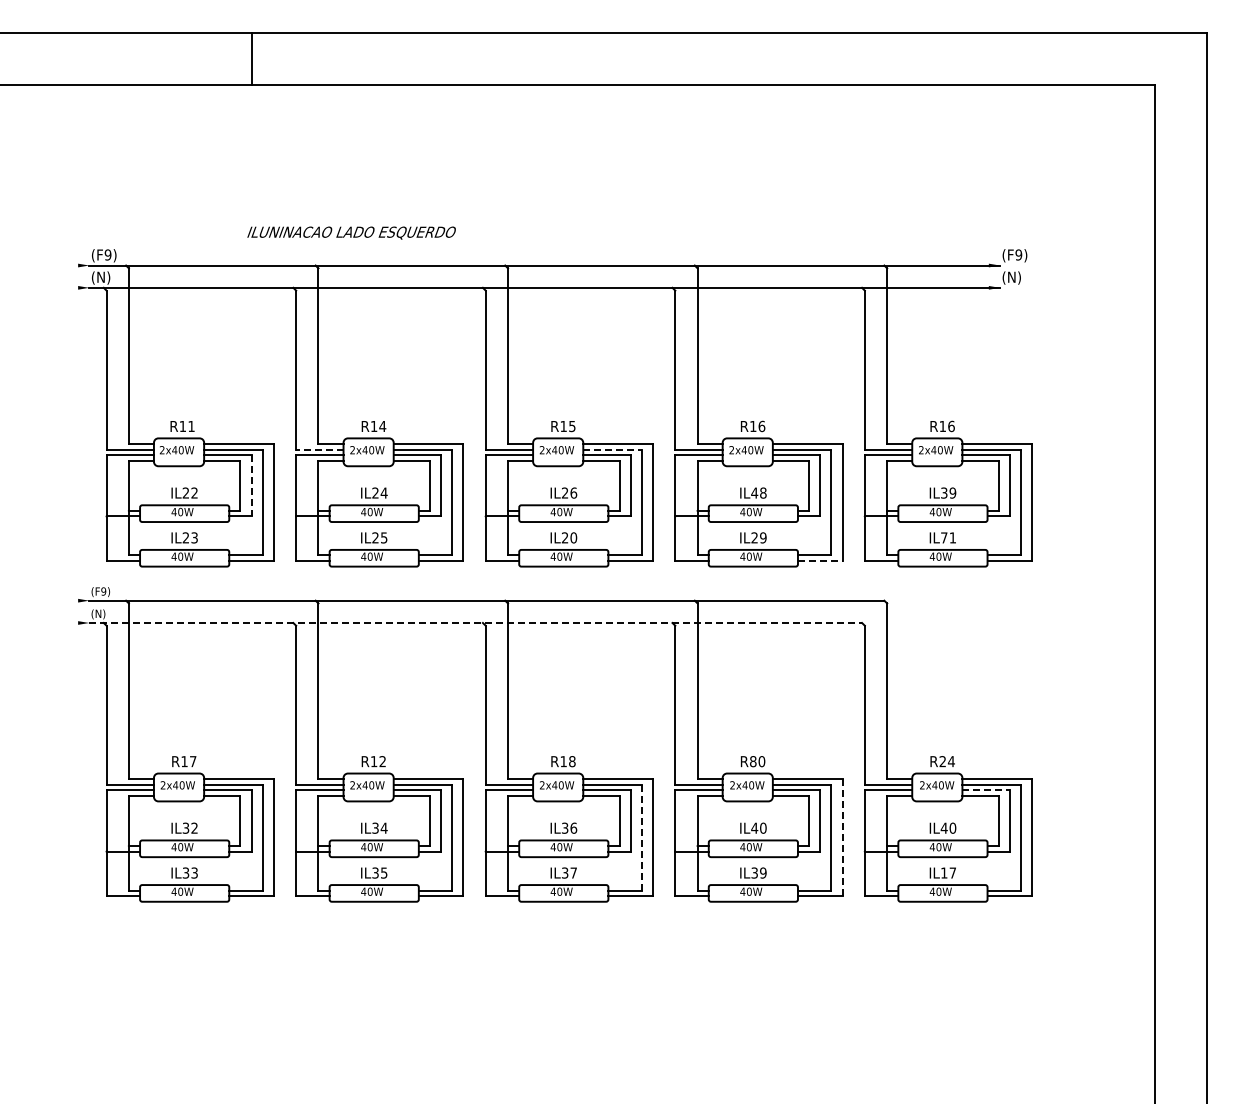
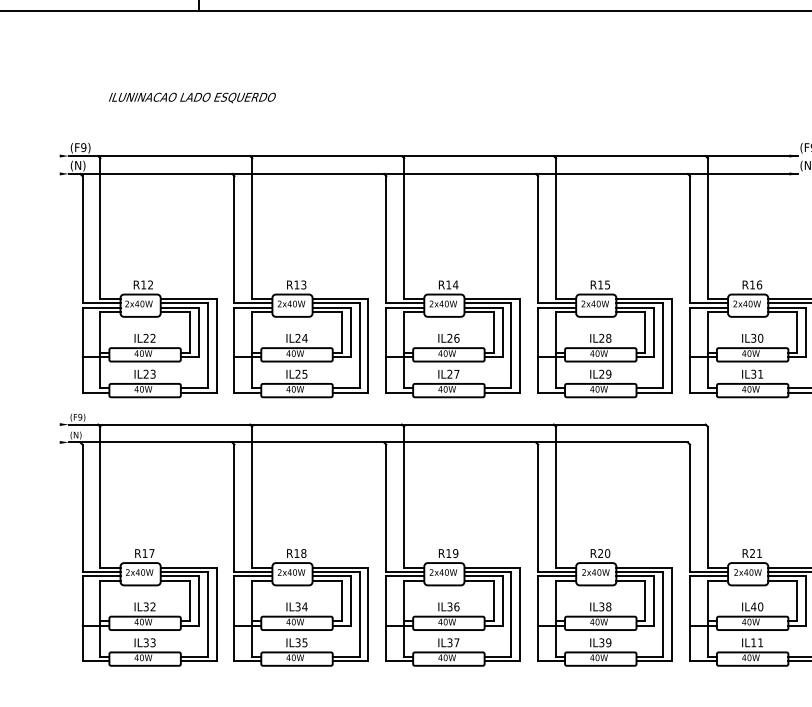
text: (351, 232) -> (192, 97), moved
text: (191, 425) -> (150, 284), R11 -> R12
text: (382, 426) -> (303, 285), R14 -> R13
text: (571, 426) -> (455, 285), R15 -> R14
text: (761, 426) -> (607, 285), R16 -> R15
line: (319, 449) -> (253, 303), dashed -> solid
line: (613, 449) -> (488, 303), dashed -> solid
line: (251, 485) -> (198, 332), dashed -> solid
text: (754, 492) -> (601, 337), IL48 -> IL28
text: (952, 492) -> (760, 337), IL39 -> IL30
text: (573, 537) -> (456, 373), IL20 -> IL27
text: (944, 537) -> (753, 373), IL71 -> IL31
line: (820, 561) -> (654, 393), dashed -> solid
line: (476, 623) -> (378, 442), dashed -> solid
text: (382, 761) -> (303, 553), R12 -> R18
text: (572, 761) -> (455, 553), R18 -> R19
text: (753, 761) -> (600, 553), R80 -> R20
text: (950, 761) -> (758, 553), R24 -> R21
line: (986, 790) -> (787, 576), dashed -> solid
text: (758, 827) -> (604, 606), IL40 -> IL38
line: (641, 837) -> (511, 614), dashed -> solid
line: (842, 837) -> (672, 614), dashed -> solid
text: (952, 872) -> (760, 642), IL17 -> IL11

